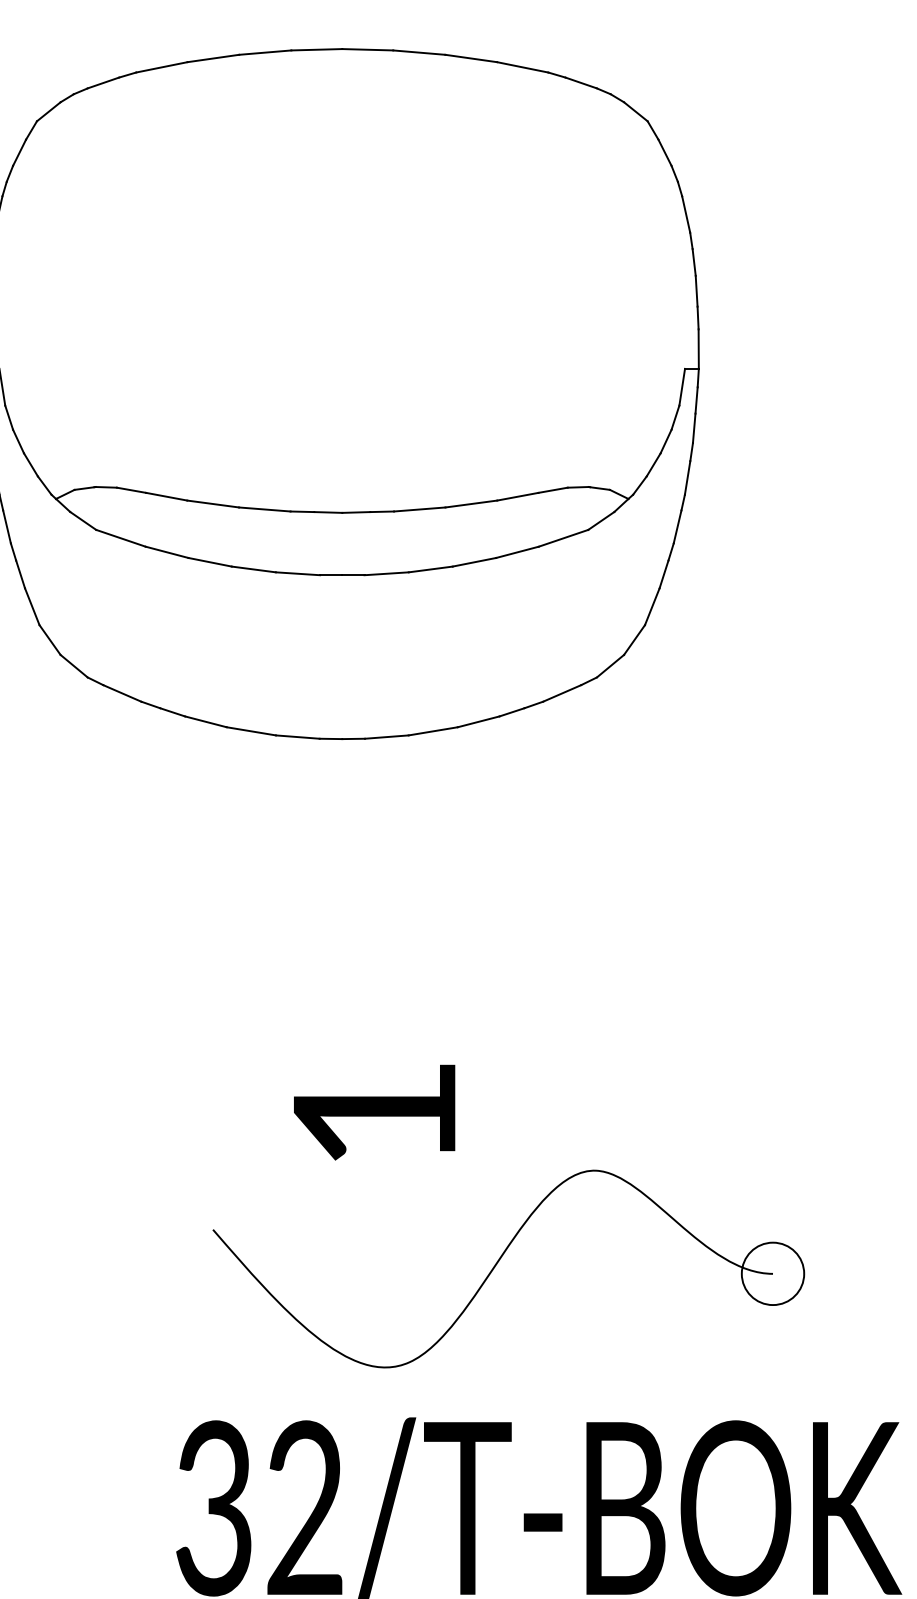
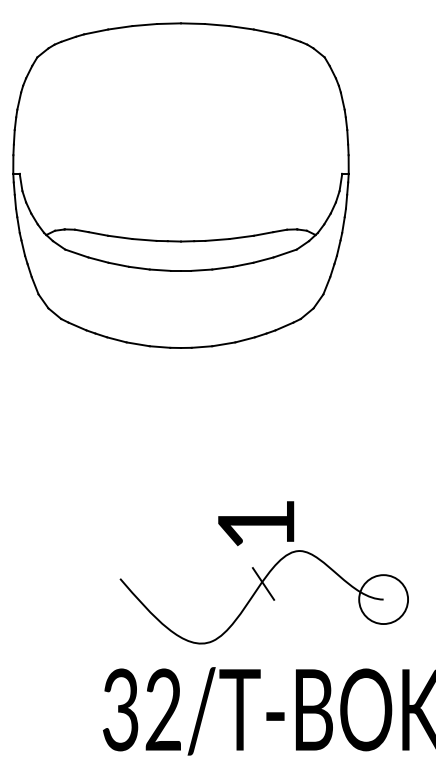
text: (375, 1112) -> (256, 523), moved
line: (517, 1239) -> (263, 583), added
circle: (772, 1273) -> (383, 599), size x1.67

